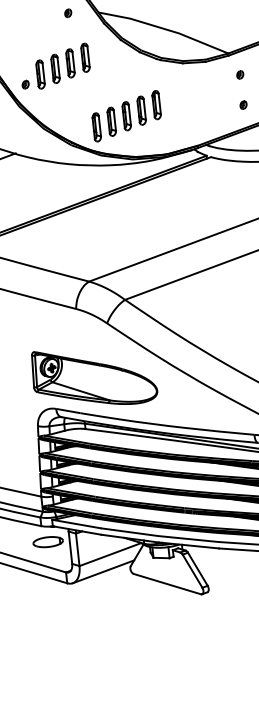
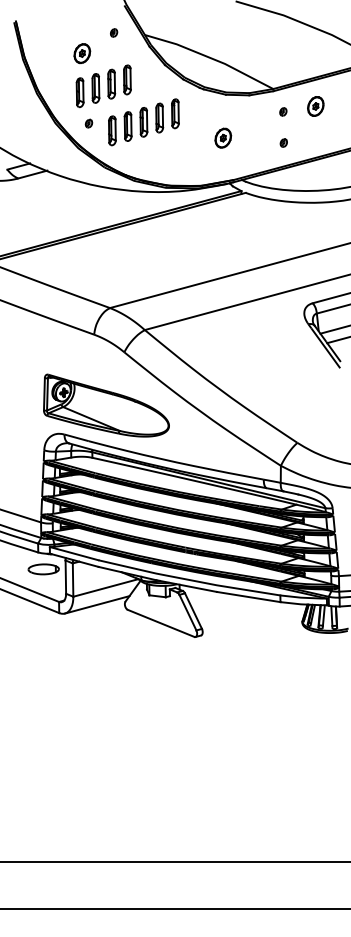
part: (39, 36) -> (82, 53), added
part: (25, 84) -> (88, 123), moved
part: (184, 105) -> (223, 137), added
part: (126, 116) -> (143, 122), moved

